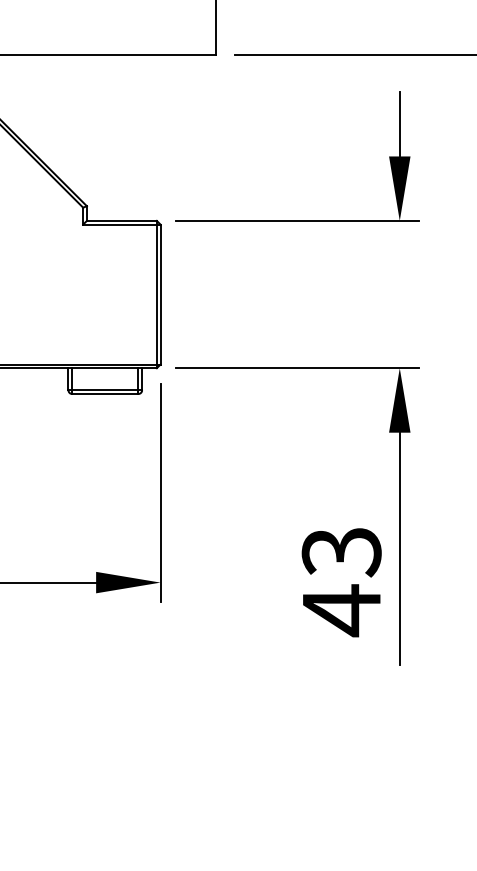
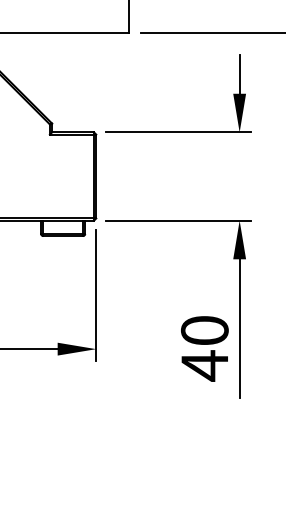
text: (341, 553) -> (204, 331), 43 -> 40

